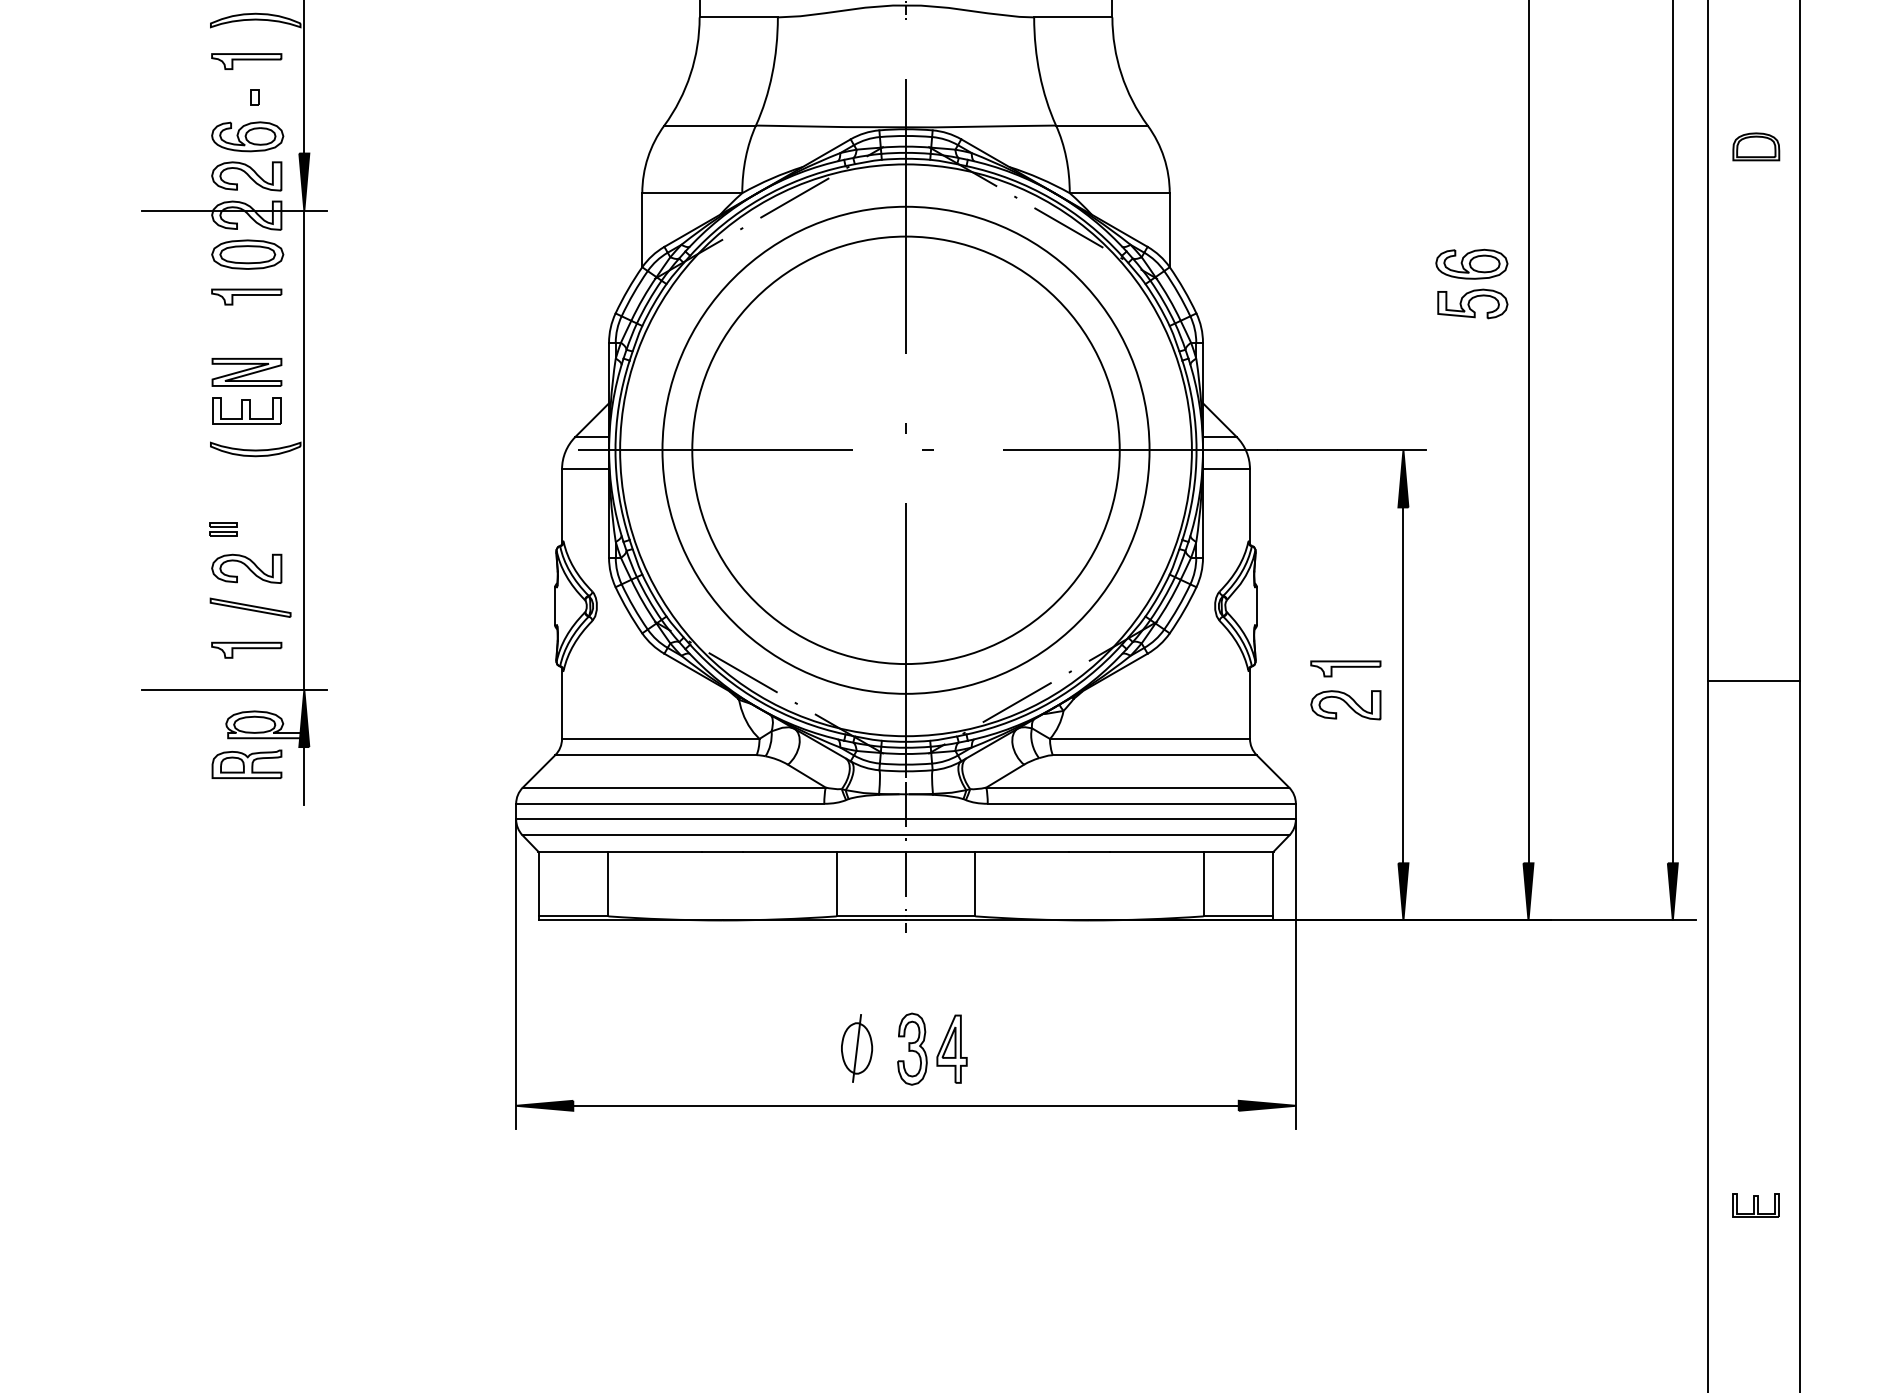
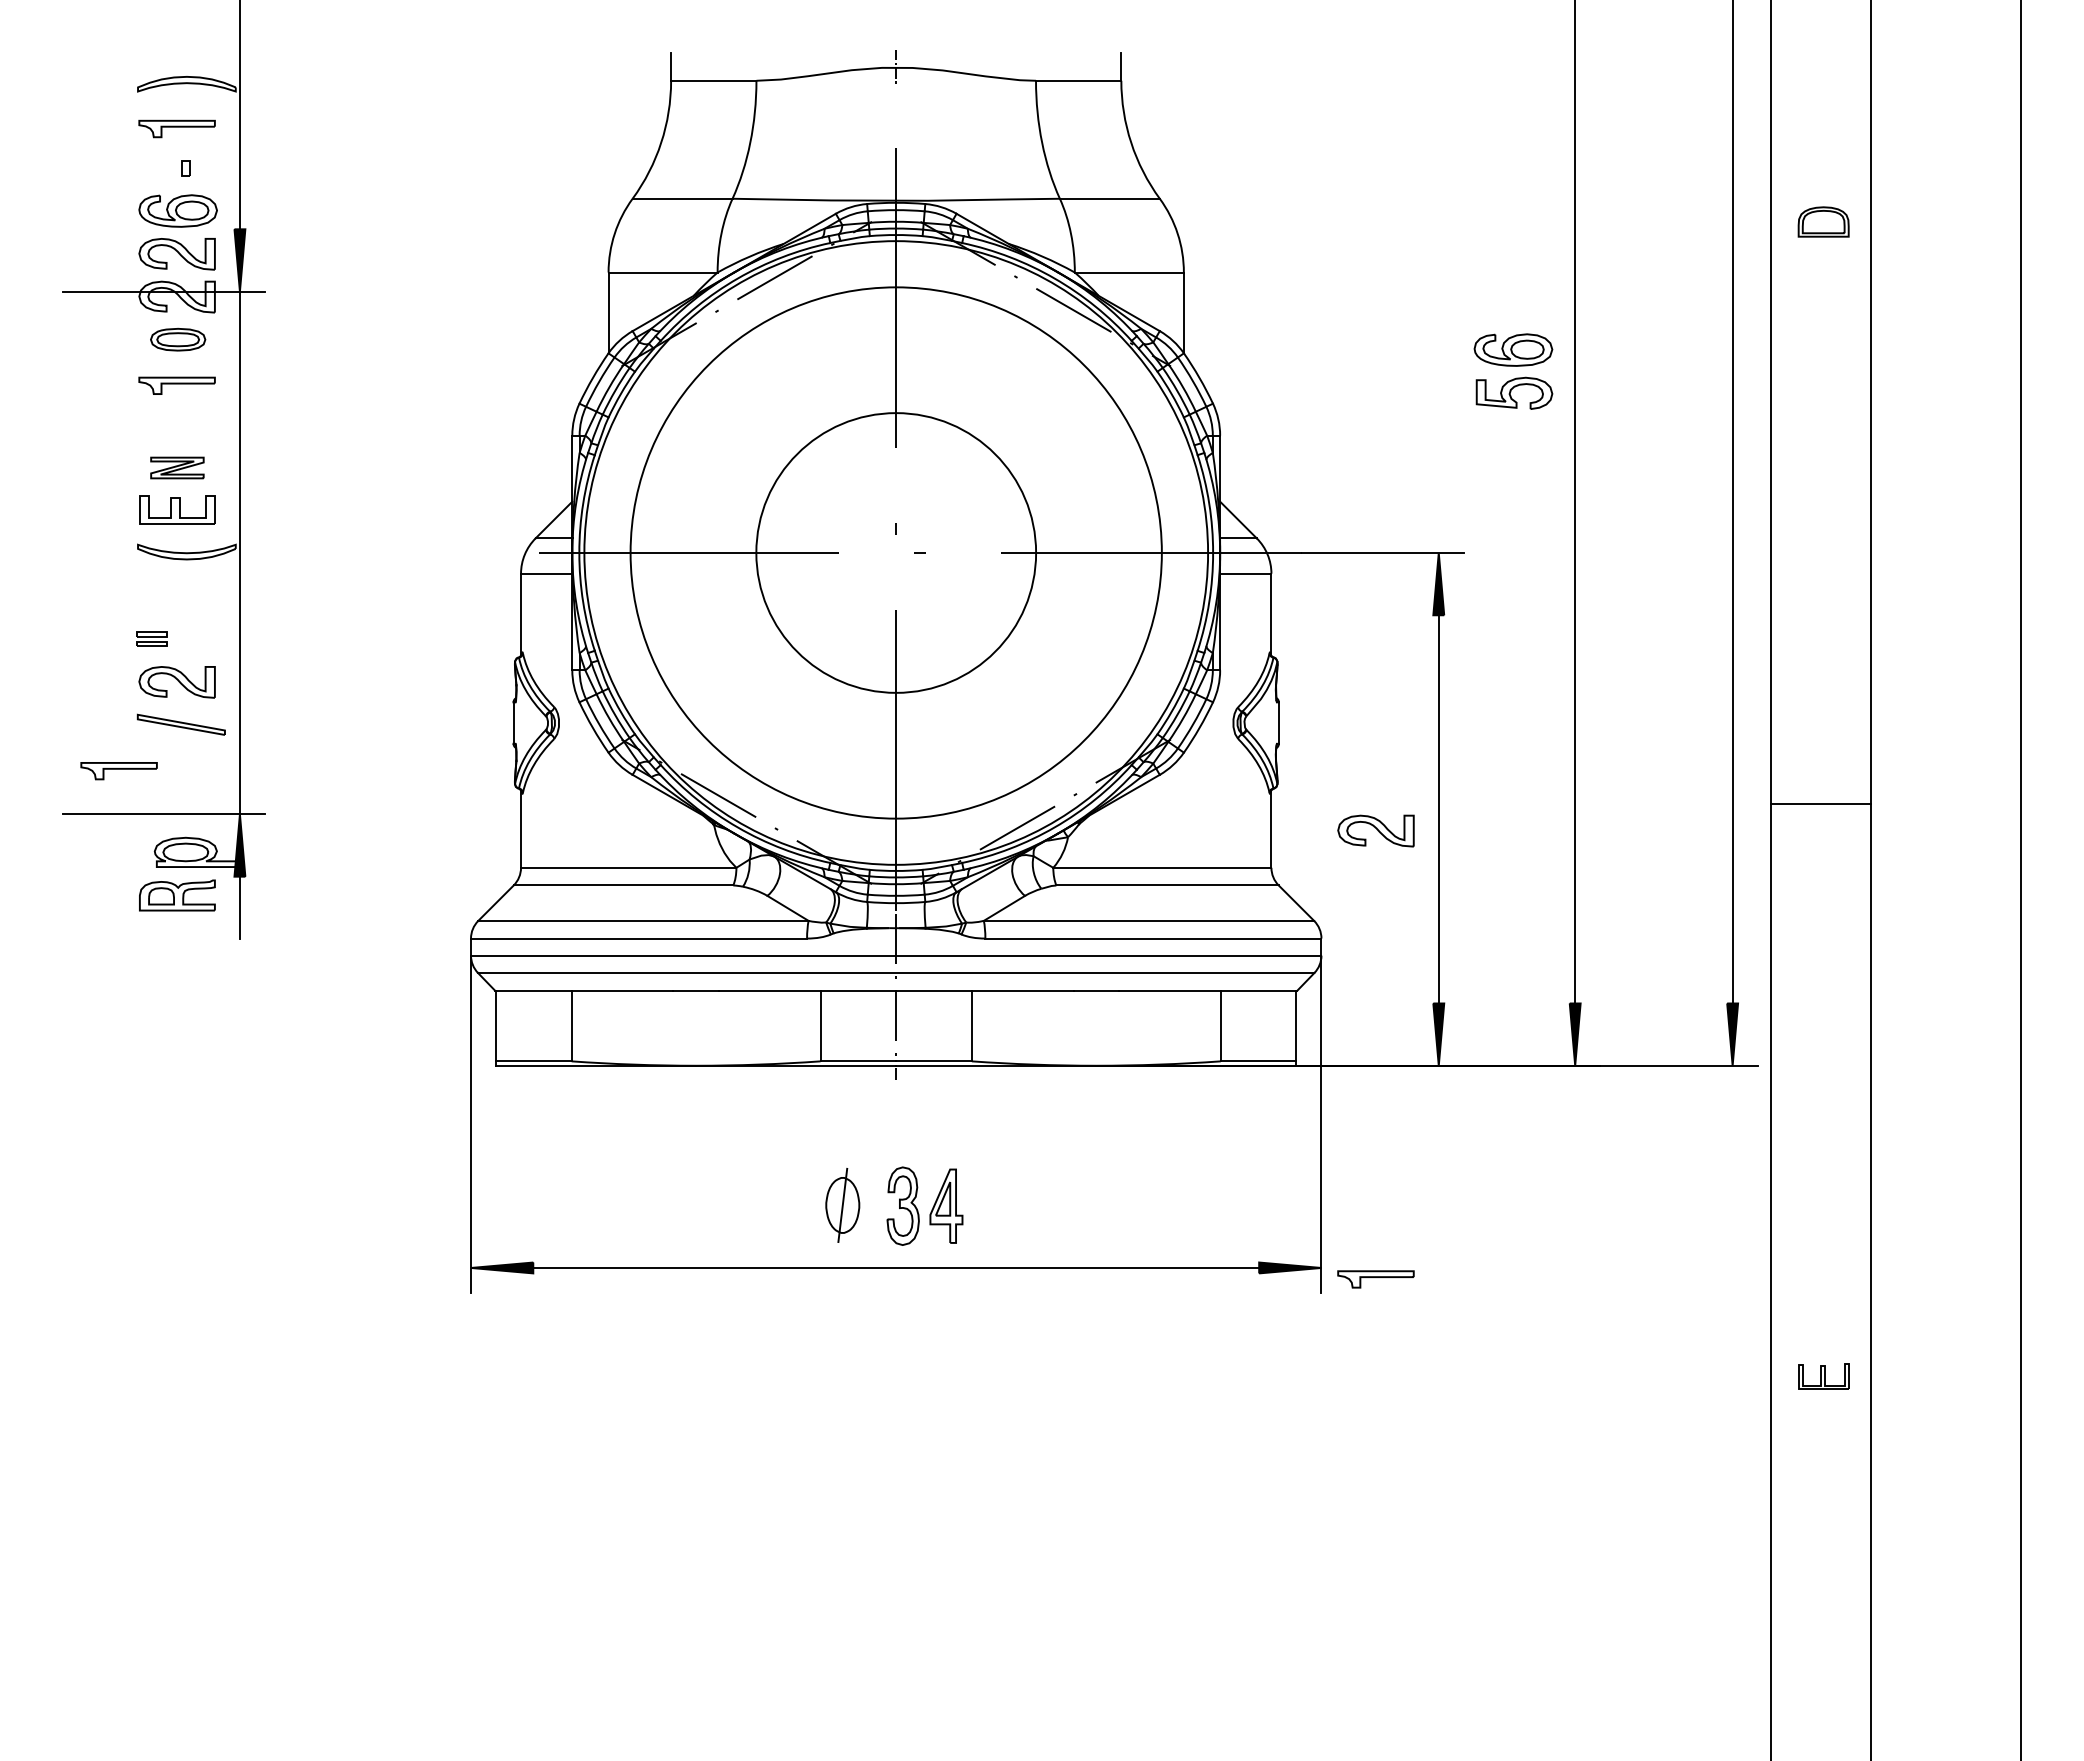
part: (247, 254) -> (177, 339), size x0.7
part: (247, 371) -> (177, 467), size x0.7
circle: (906, 449) -> (896, 552), size x0.6
part: (246, 650) -> (118, 771), moved
part: (1345, 668) -> (1375, 1279), moved

